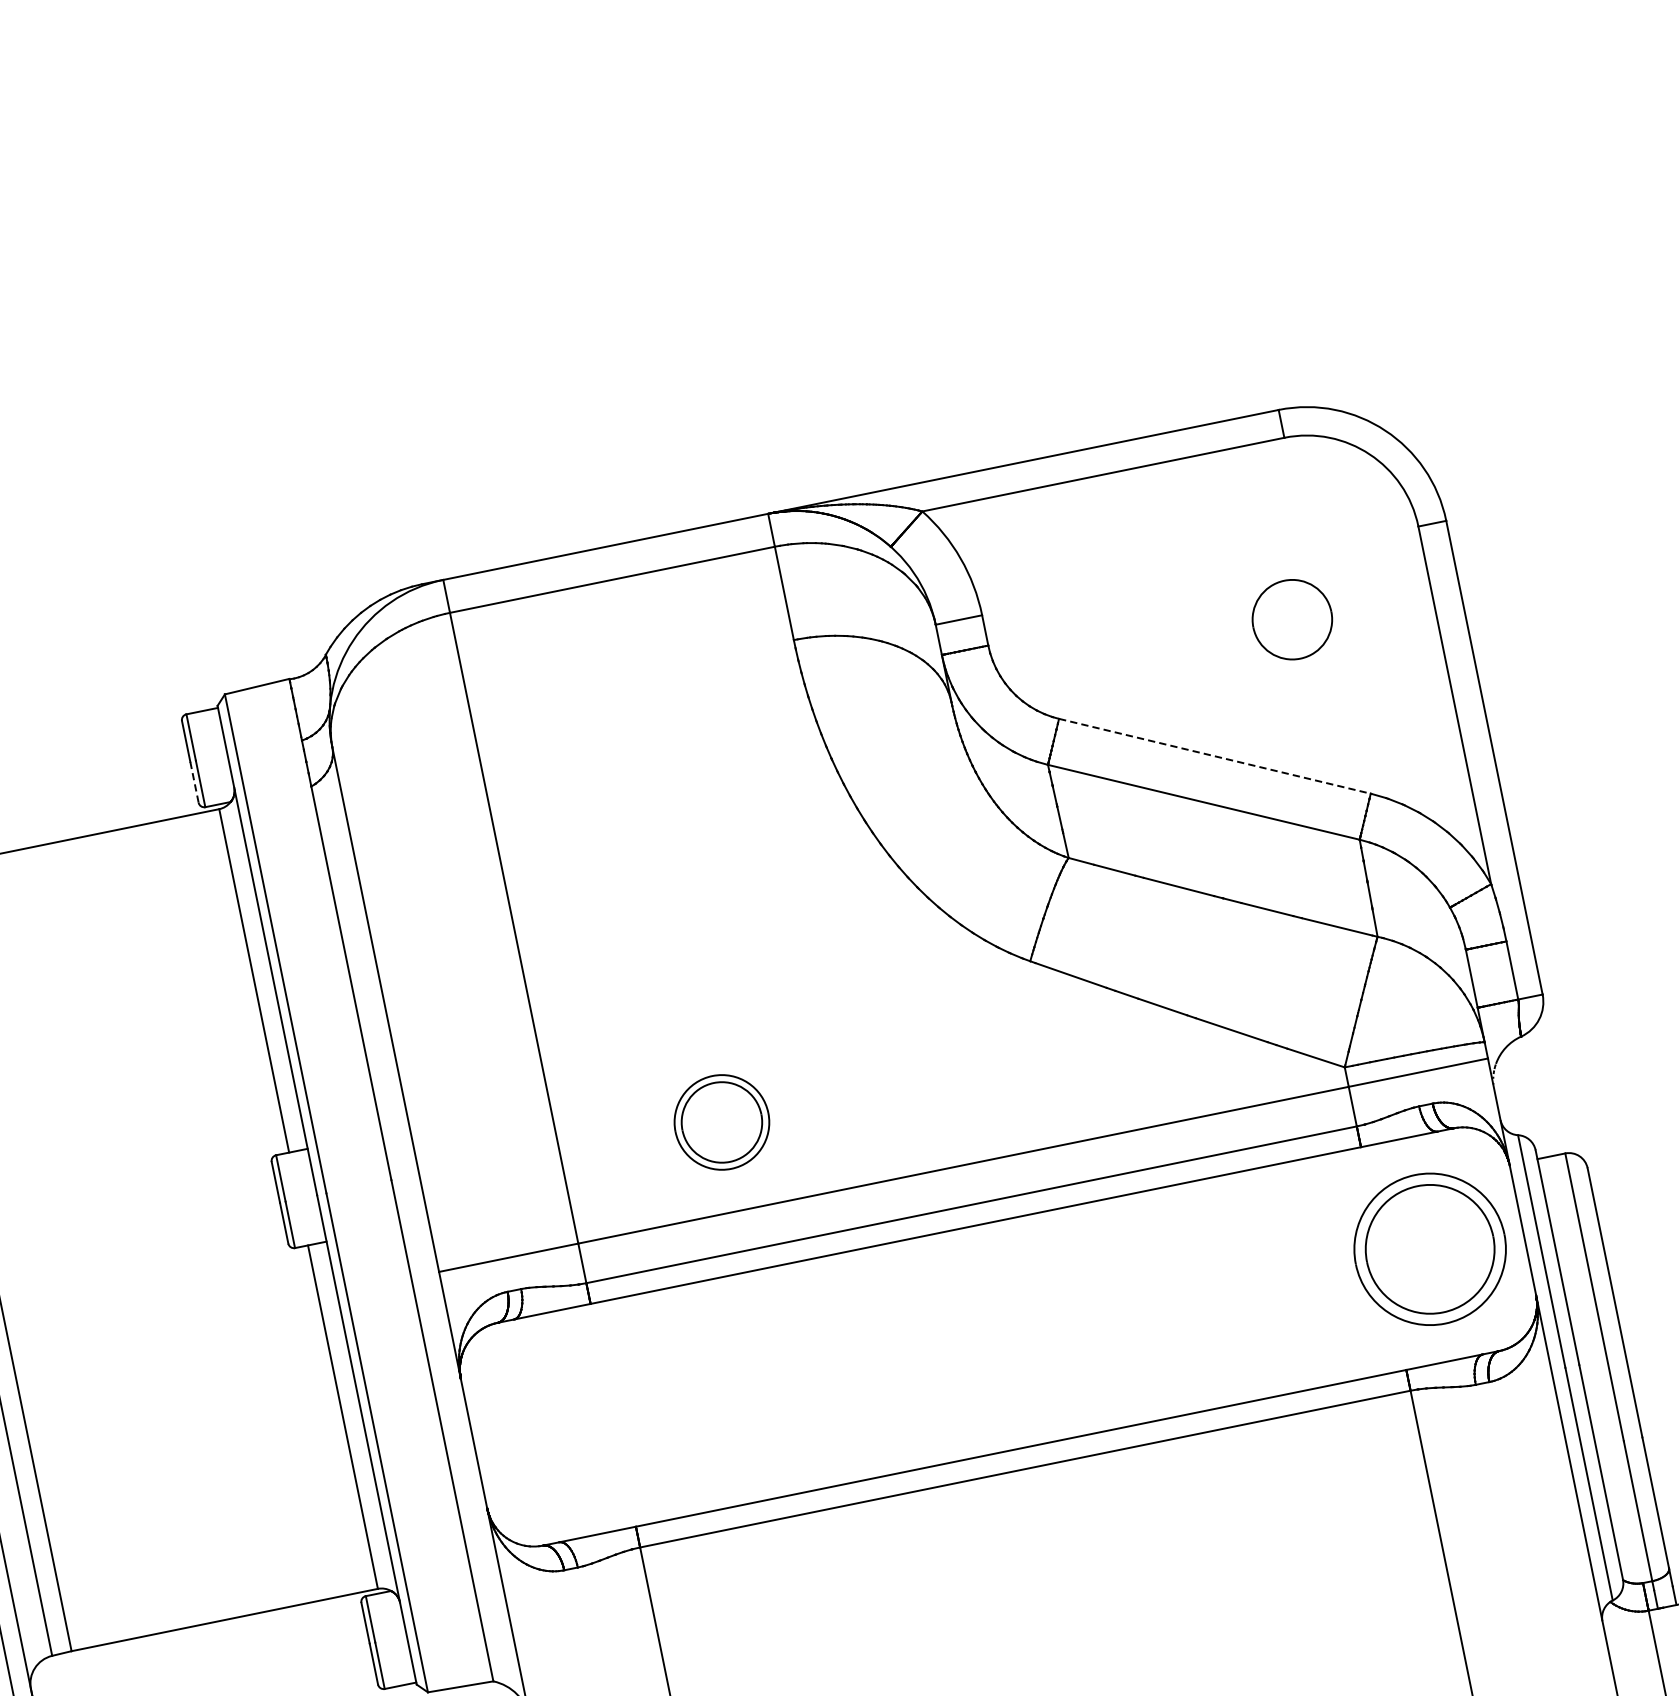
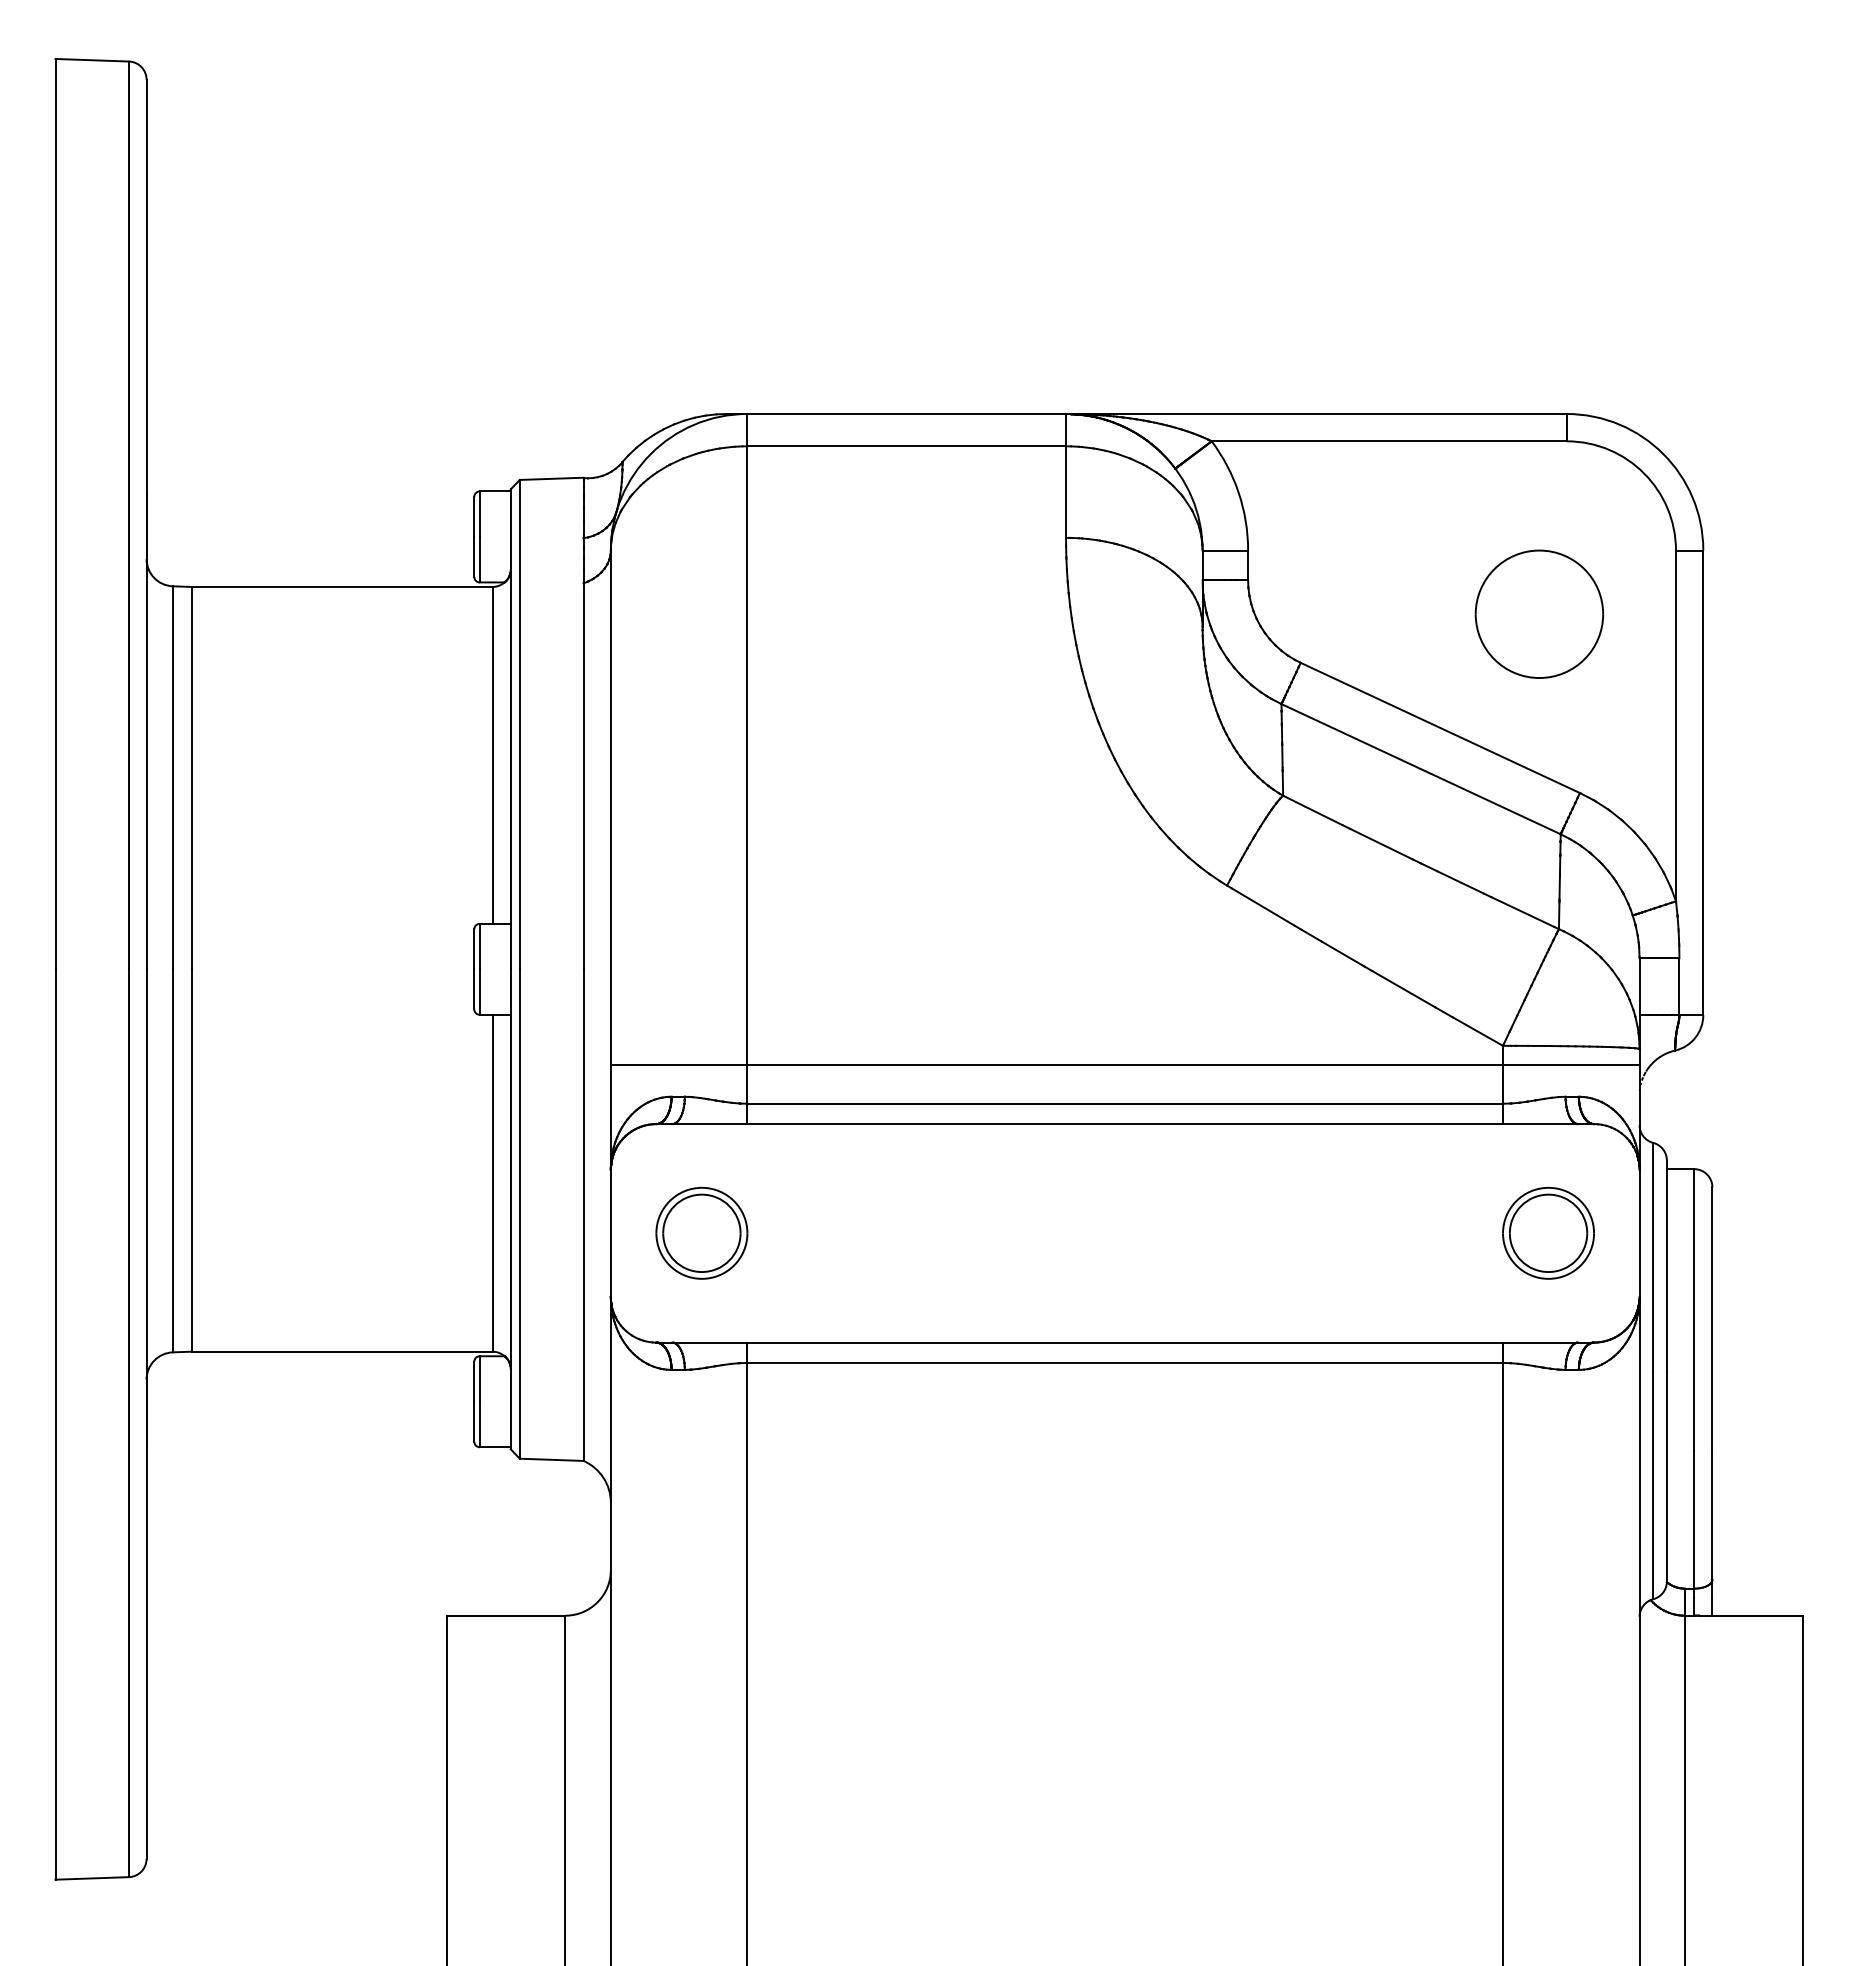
part: (1292, 619) -> (1539, 613), size x1.67
line: (1215, 756) -> (1440, 728), dashed -> solid
line: (194, 782) -> (474, 557), dashed -> solid
part: (721, 1121) -> (701, 1232), moved
part: (1429, 1248) -> (1548, 1232), size x0.62

